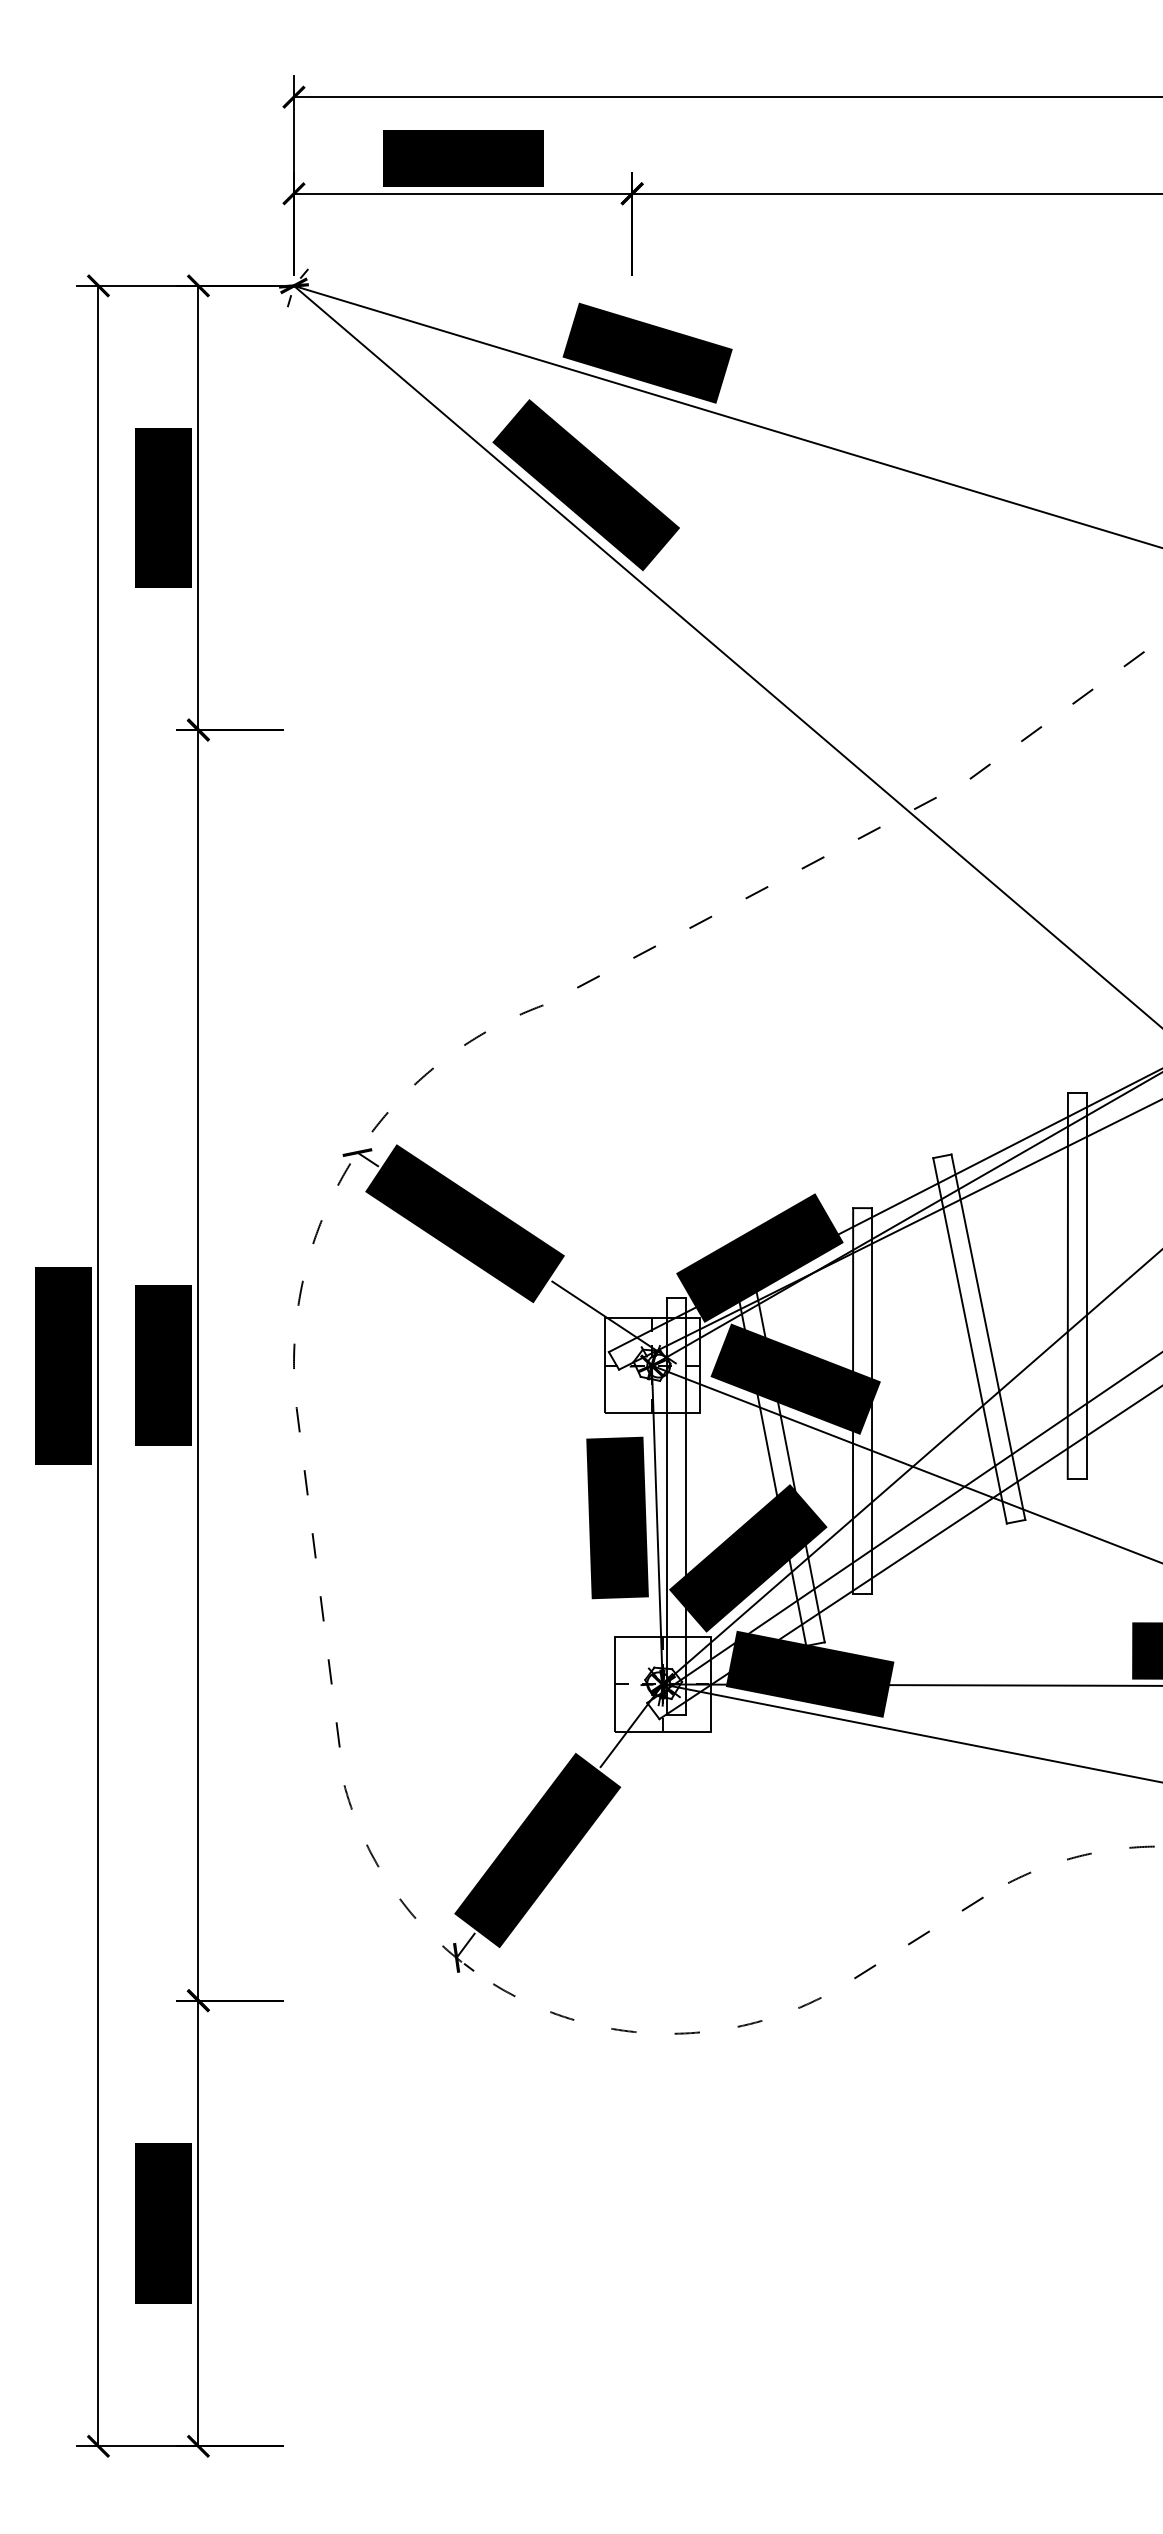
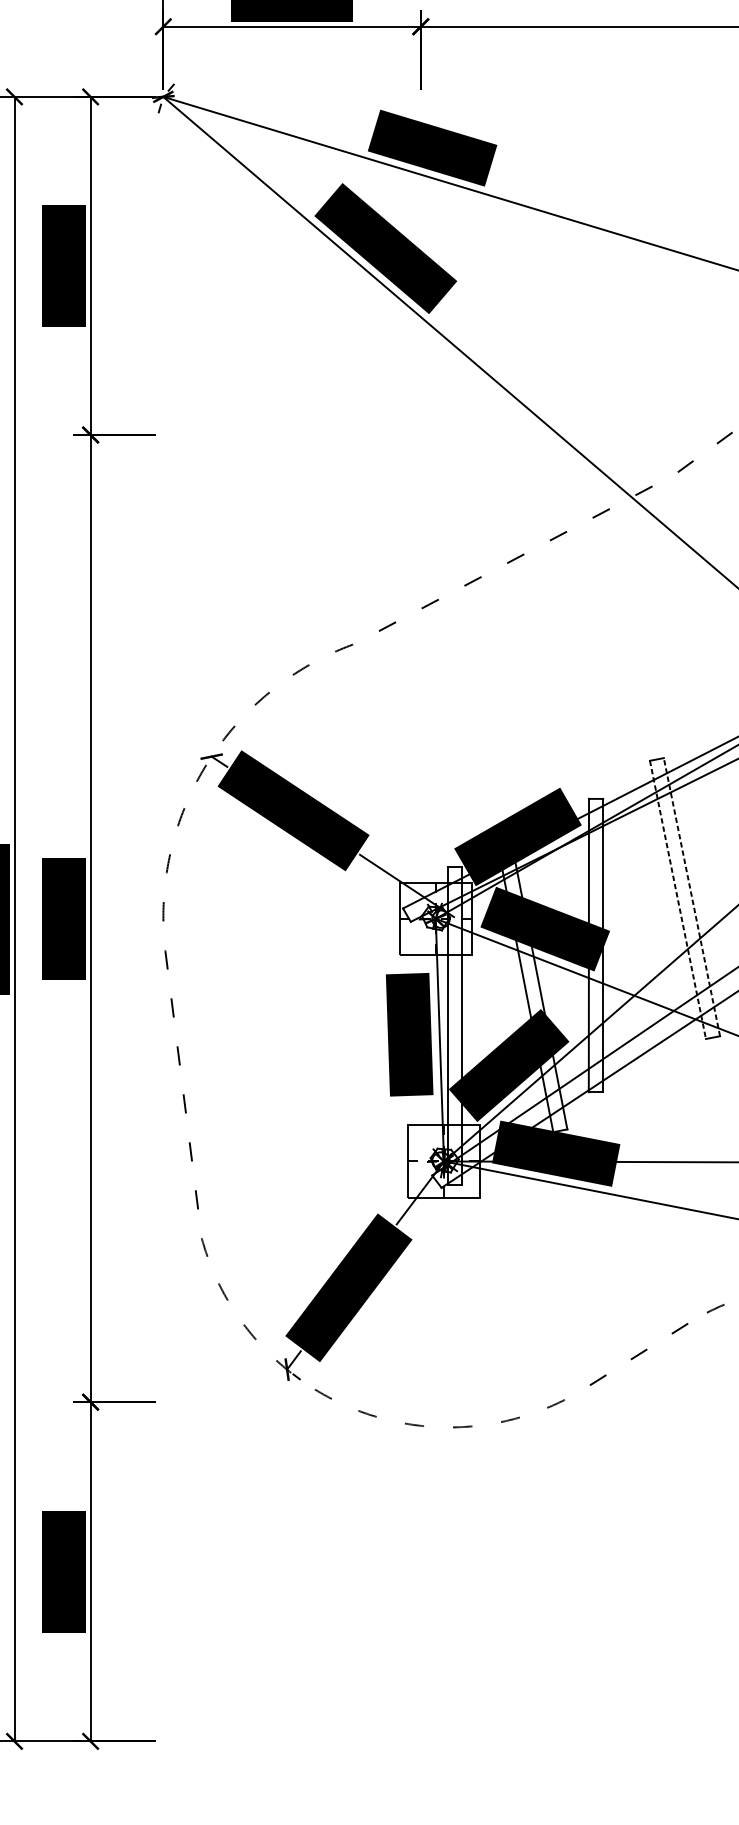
line: (988, 1336) -> (692, 896), solid -> dashed
line: (970, 1341) -> (678, 900), solid -> dashed

